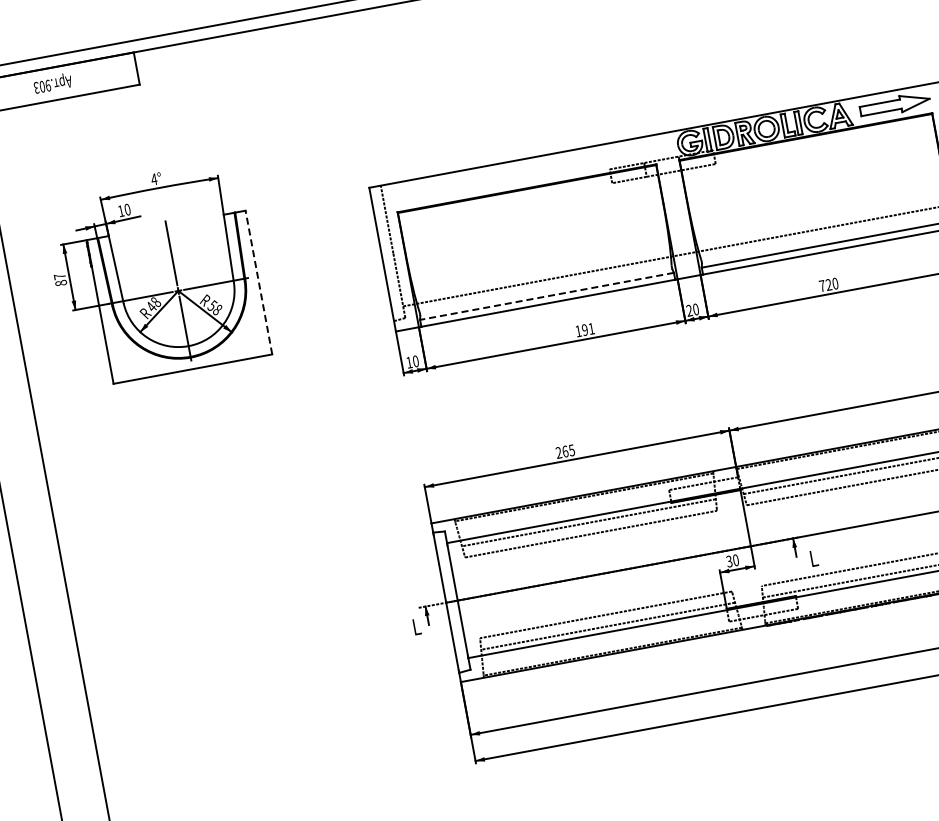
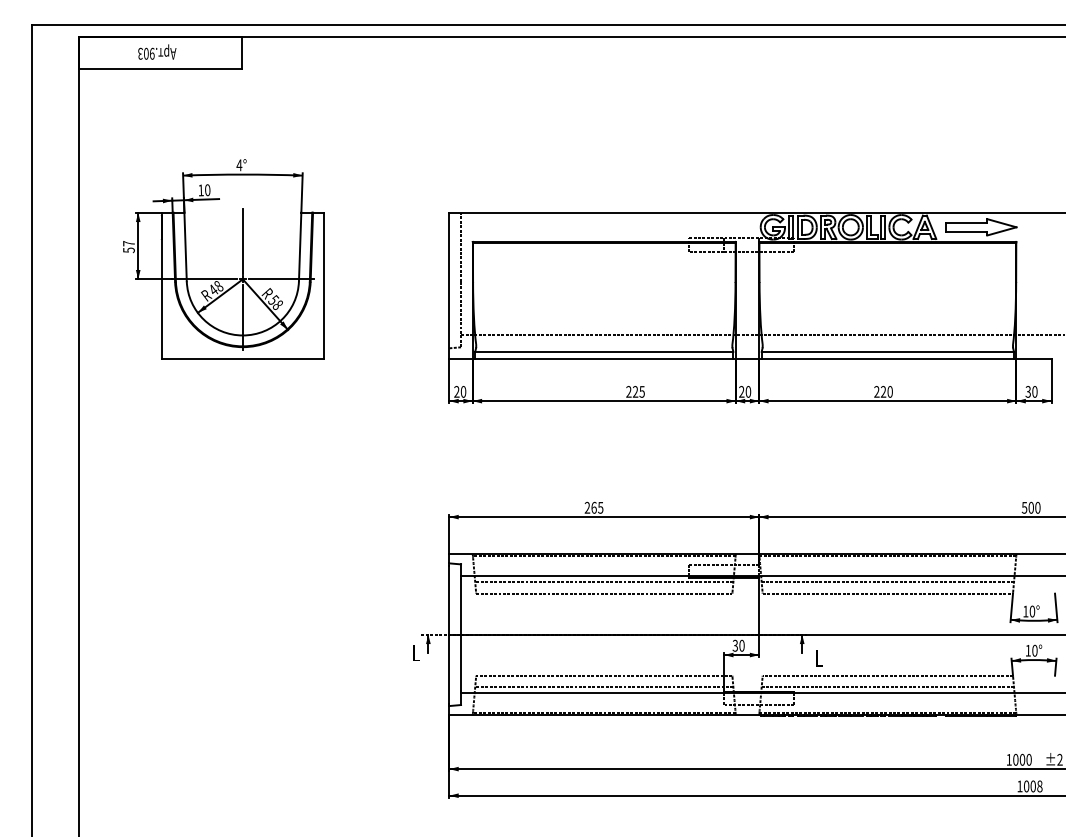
line: (258, 282) -> (323, 285), dashed -> solid
text: (60, 283) -> (128, 250), 87 -> 57
text: (821, 285) -> (876, 391), 720 -> 220
line: (546, 296) -> (603, 351), dashed -> solid
text: (584, 329) -> (635, 391), 191 -> 225
text: (408, 362) -> (456, 391), 10 -> 20

